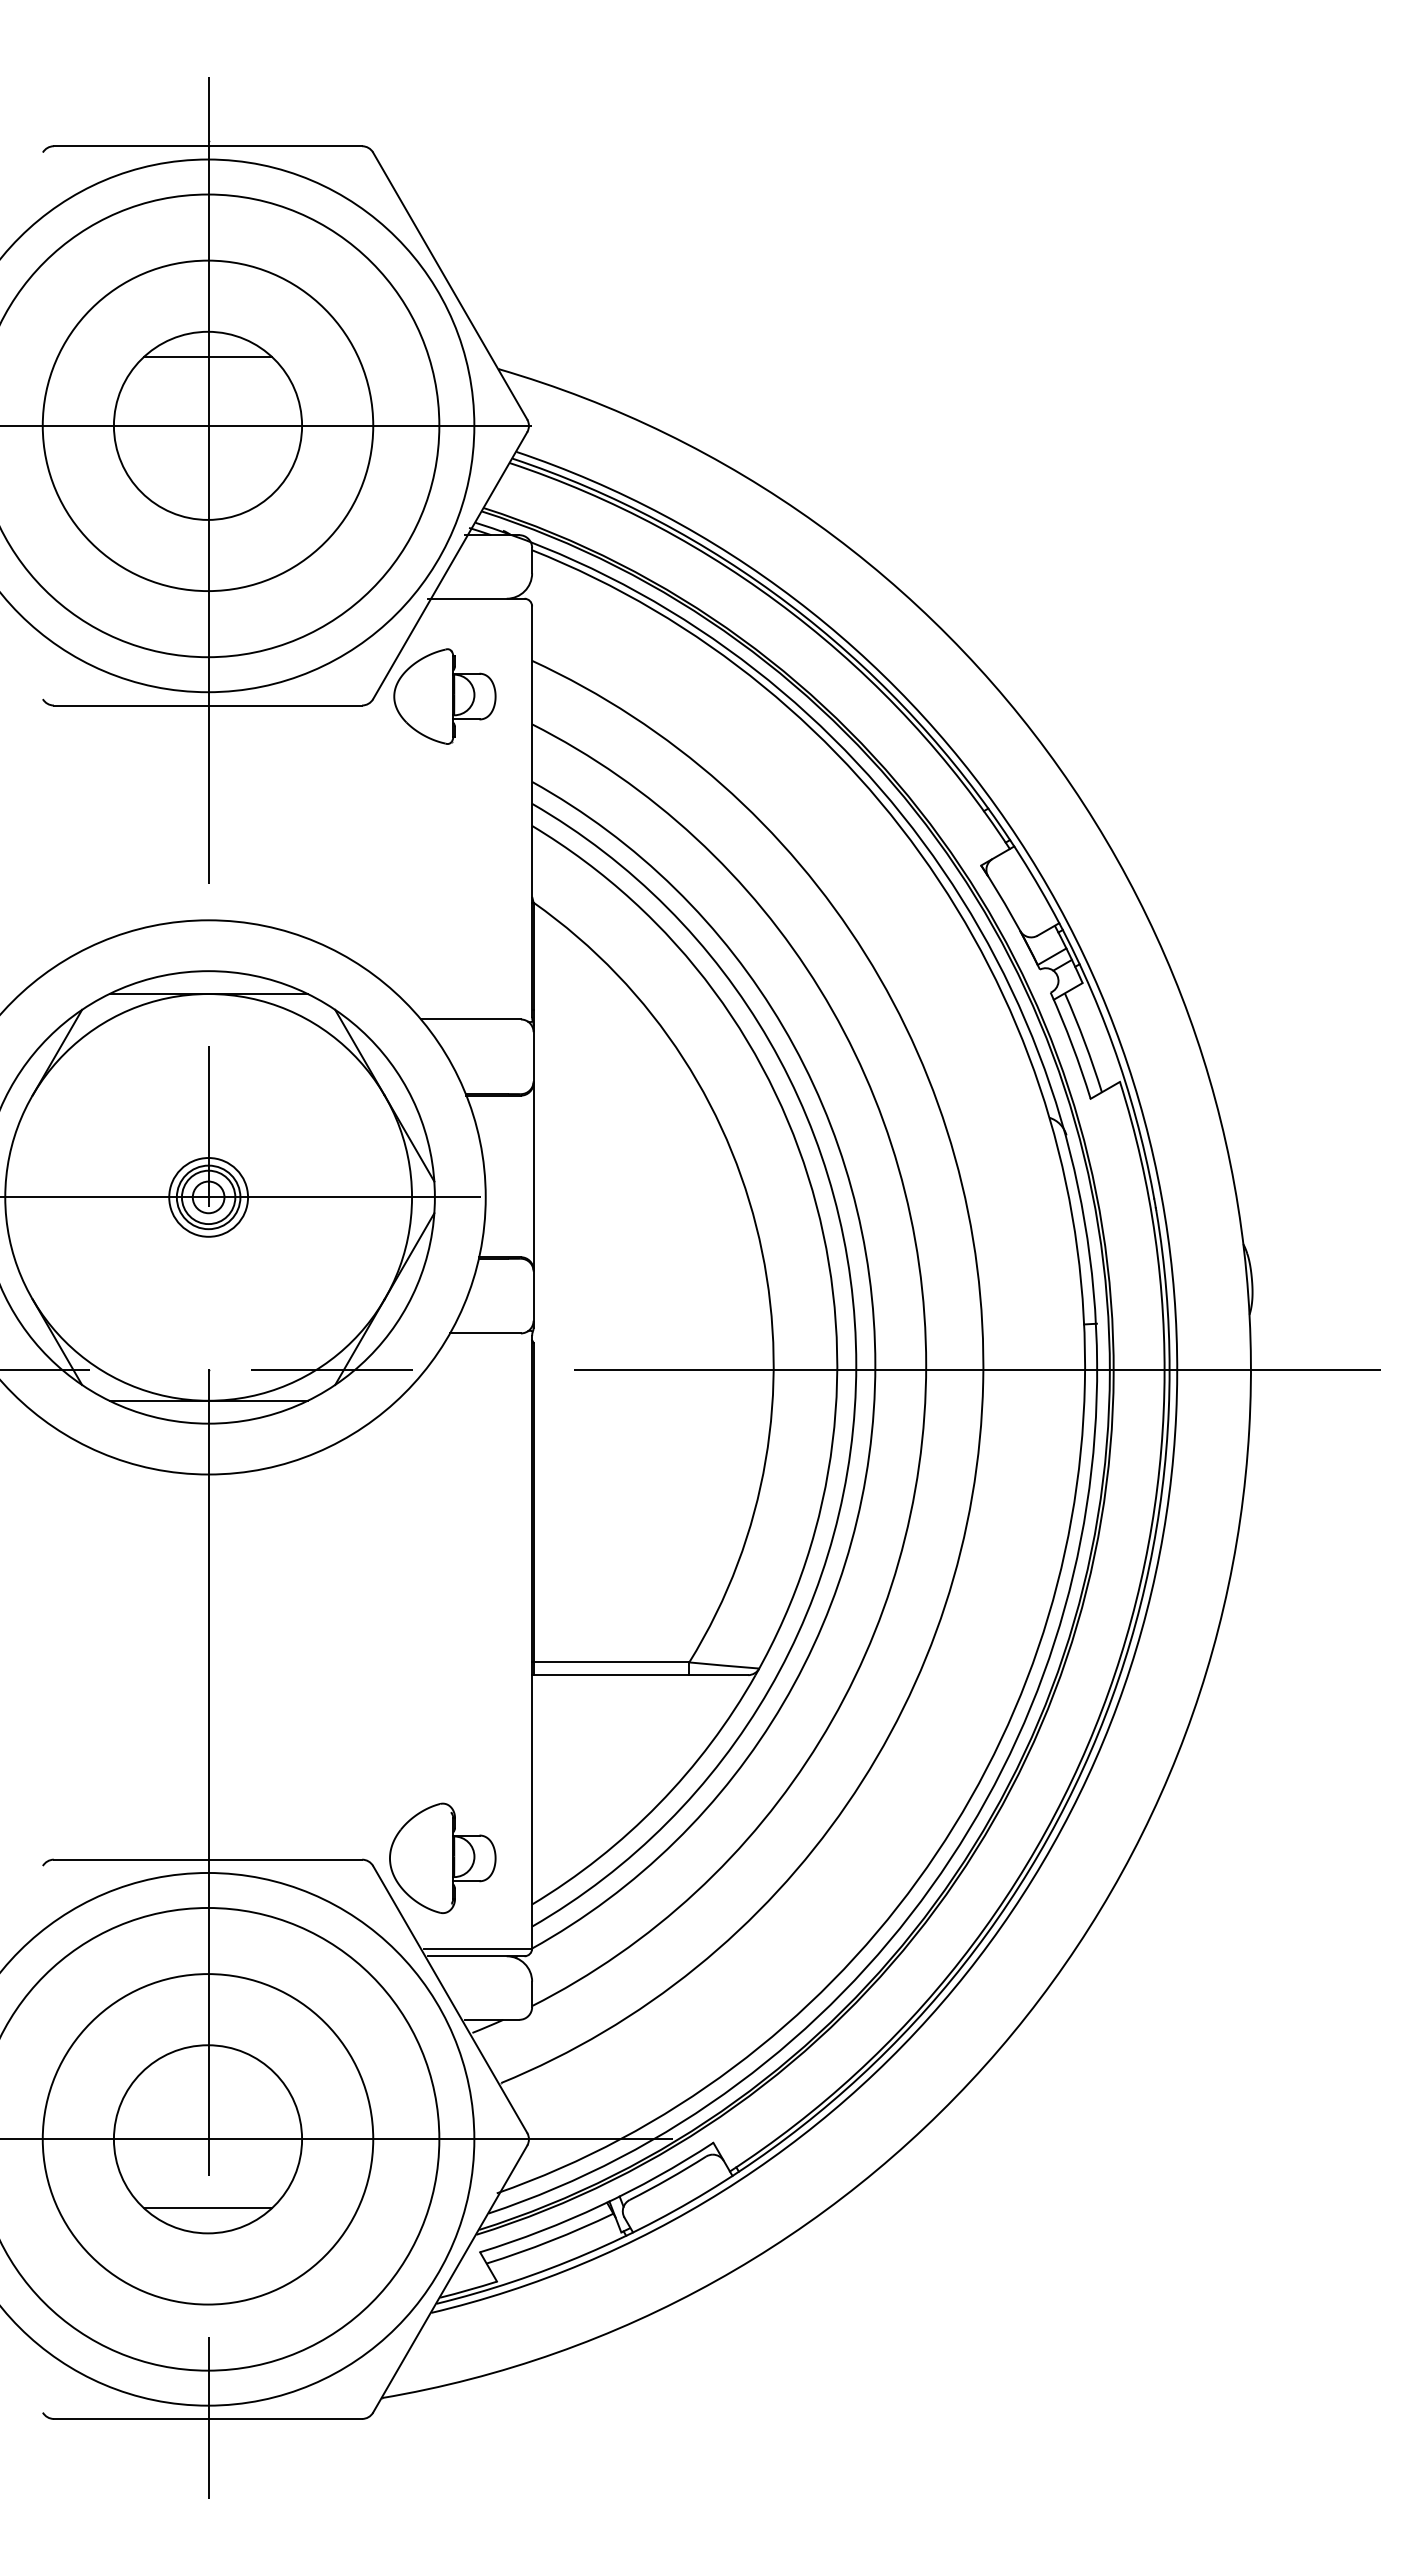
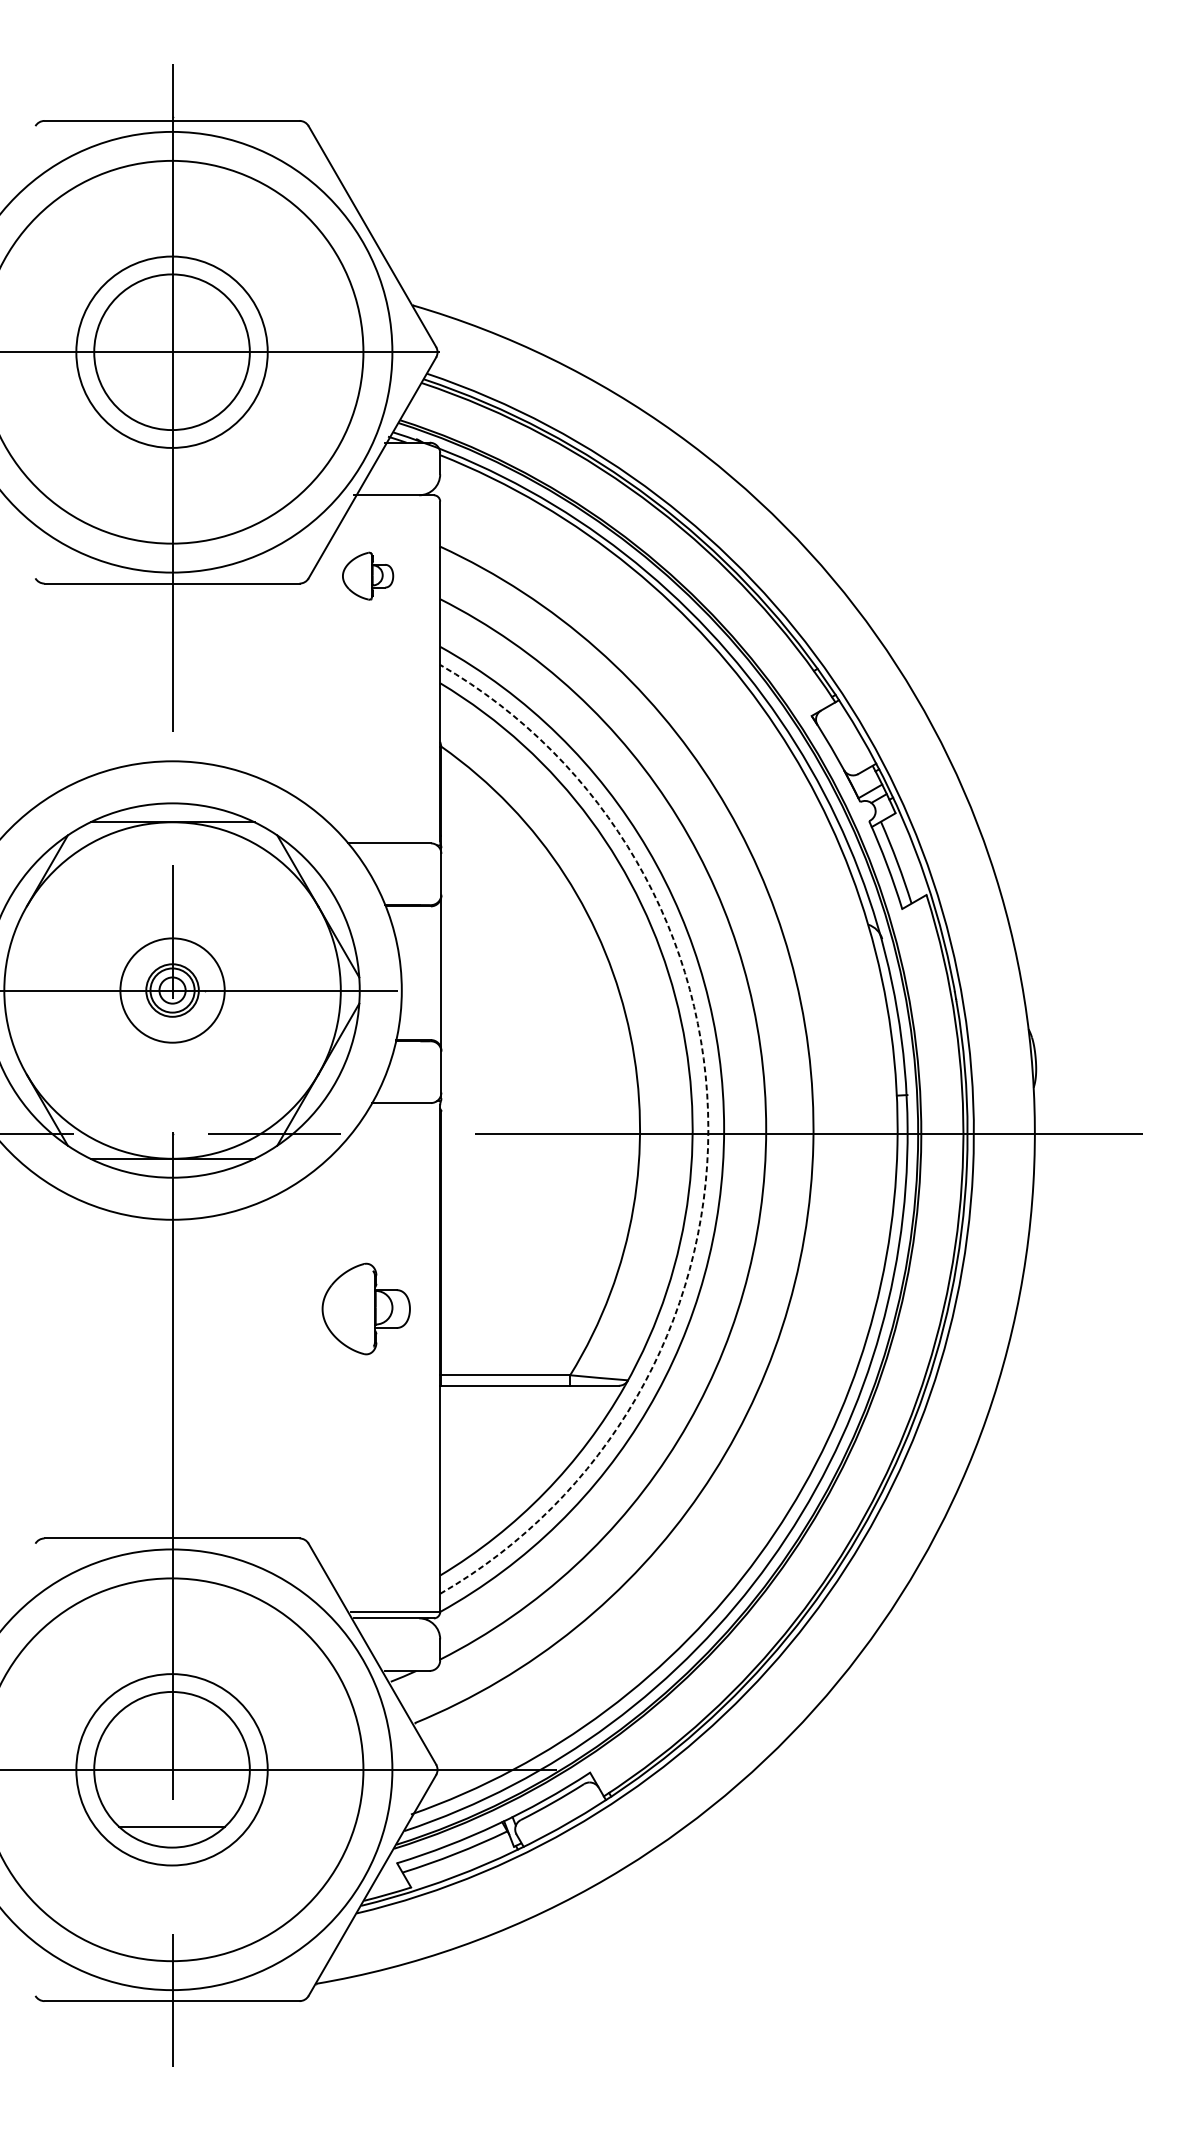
line: (207, 357) -> (171, 295), removed
circle: (207, 425) -> (171, 351), size x0.7
part: (444, 696) -> (367, 576), size x0.6
circle: (208, 1197) -> (172, 990), size x1.6
arc: (856, 1365) -> (708, 1129), solid -> dashed
part: (442, 1857) -> (366, 1308), moved
circle: (207, 2139) -> (171, 1769), size x0.7

